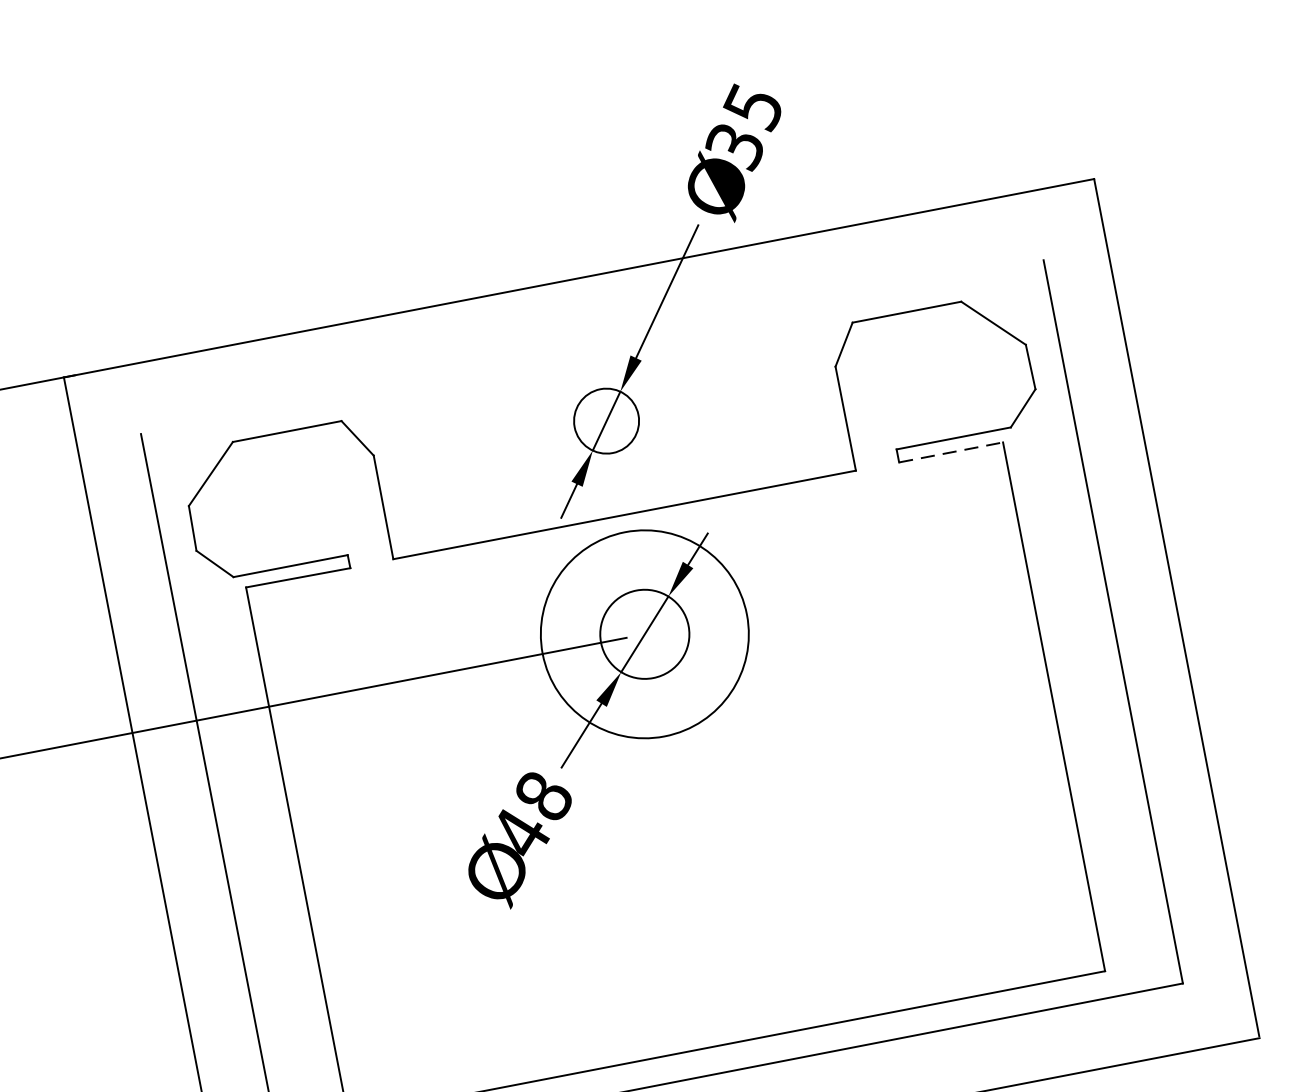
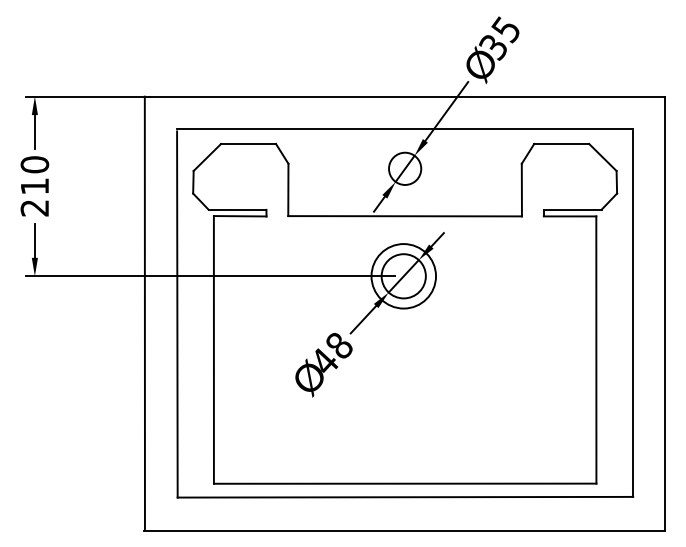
line: (591, 341) -> (405, 128), added
line: (952, 452) -> (570, 216), dashed -> solid
circle: (644, 634) -> (403, 276), size x0.62

